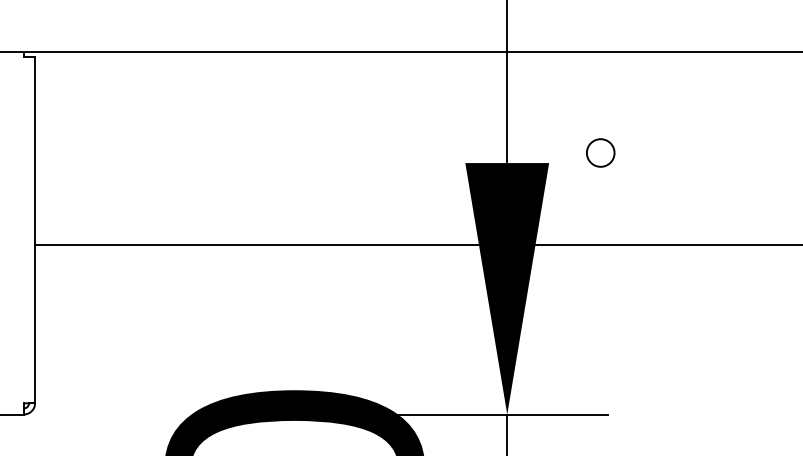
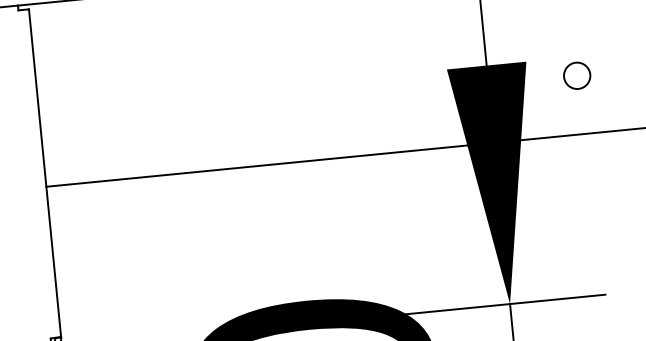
circle: (600, 152) -> (576, 75), moved

